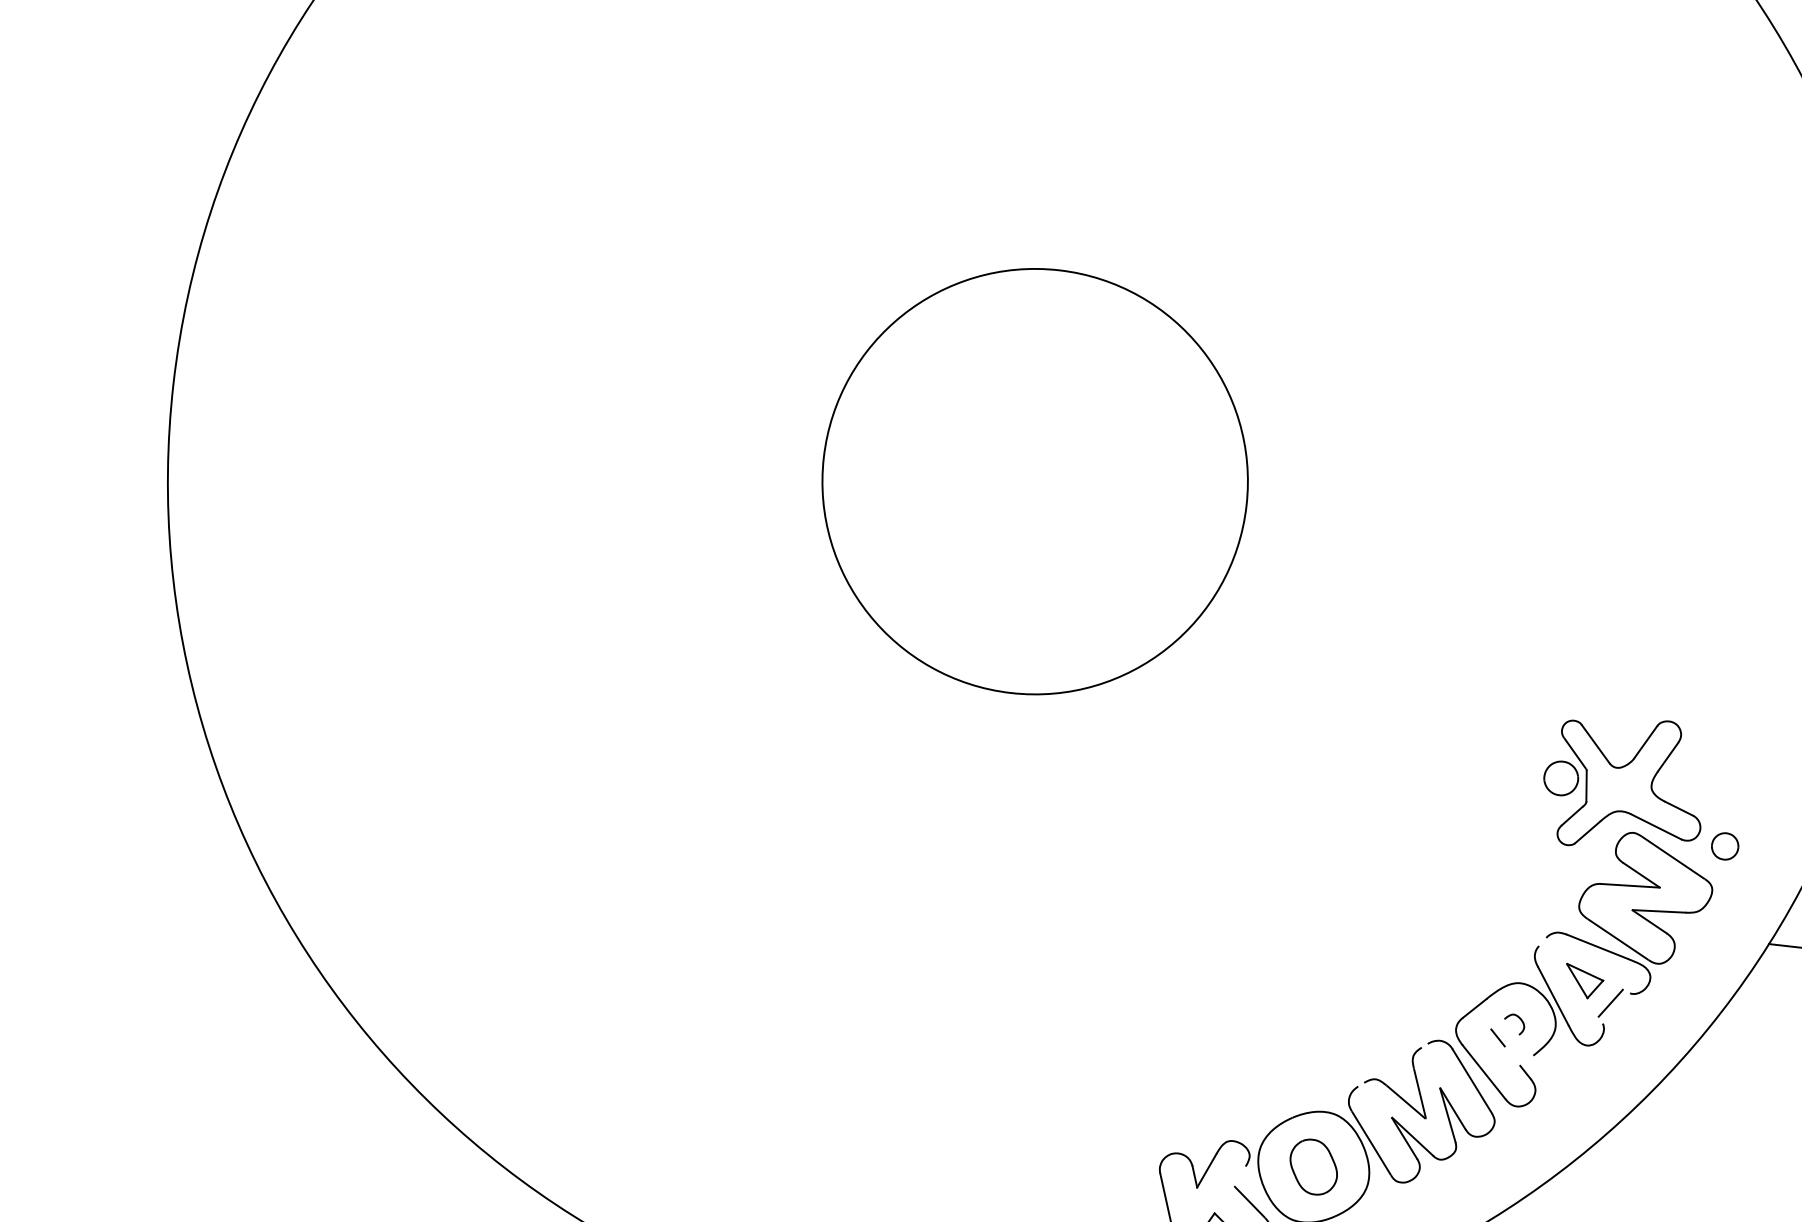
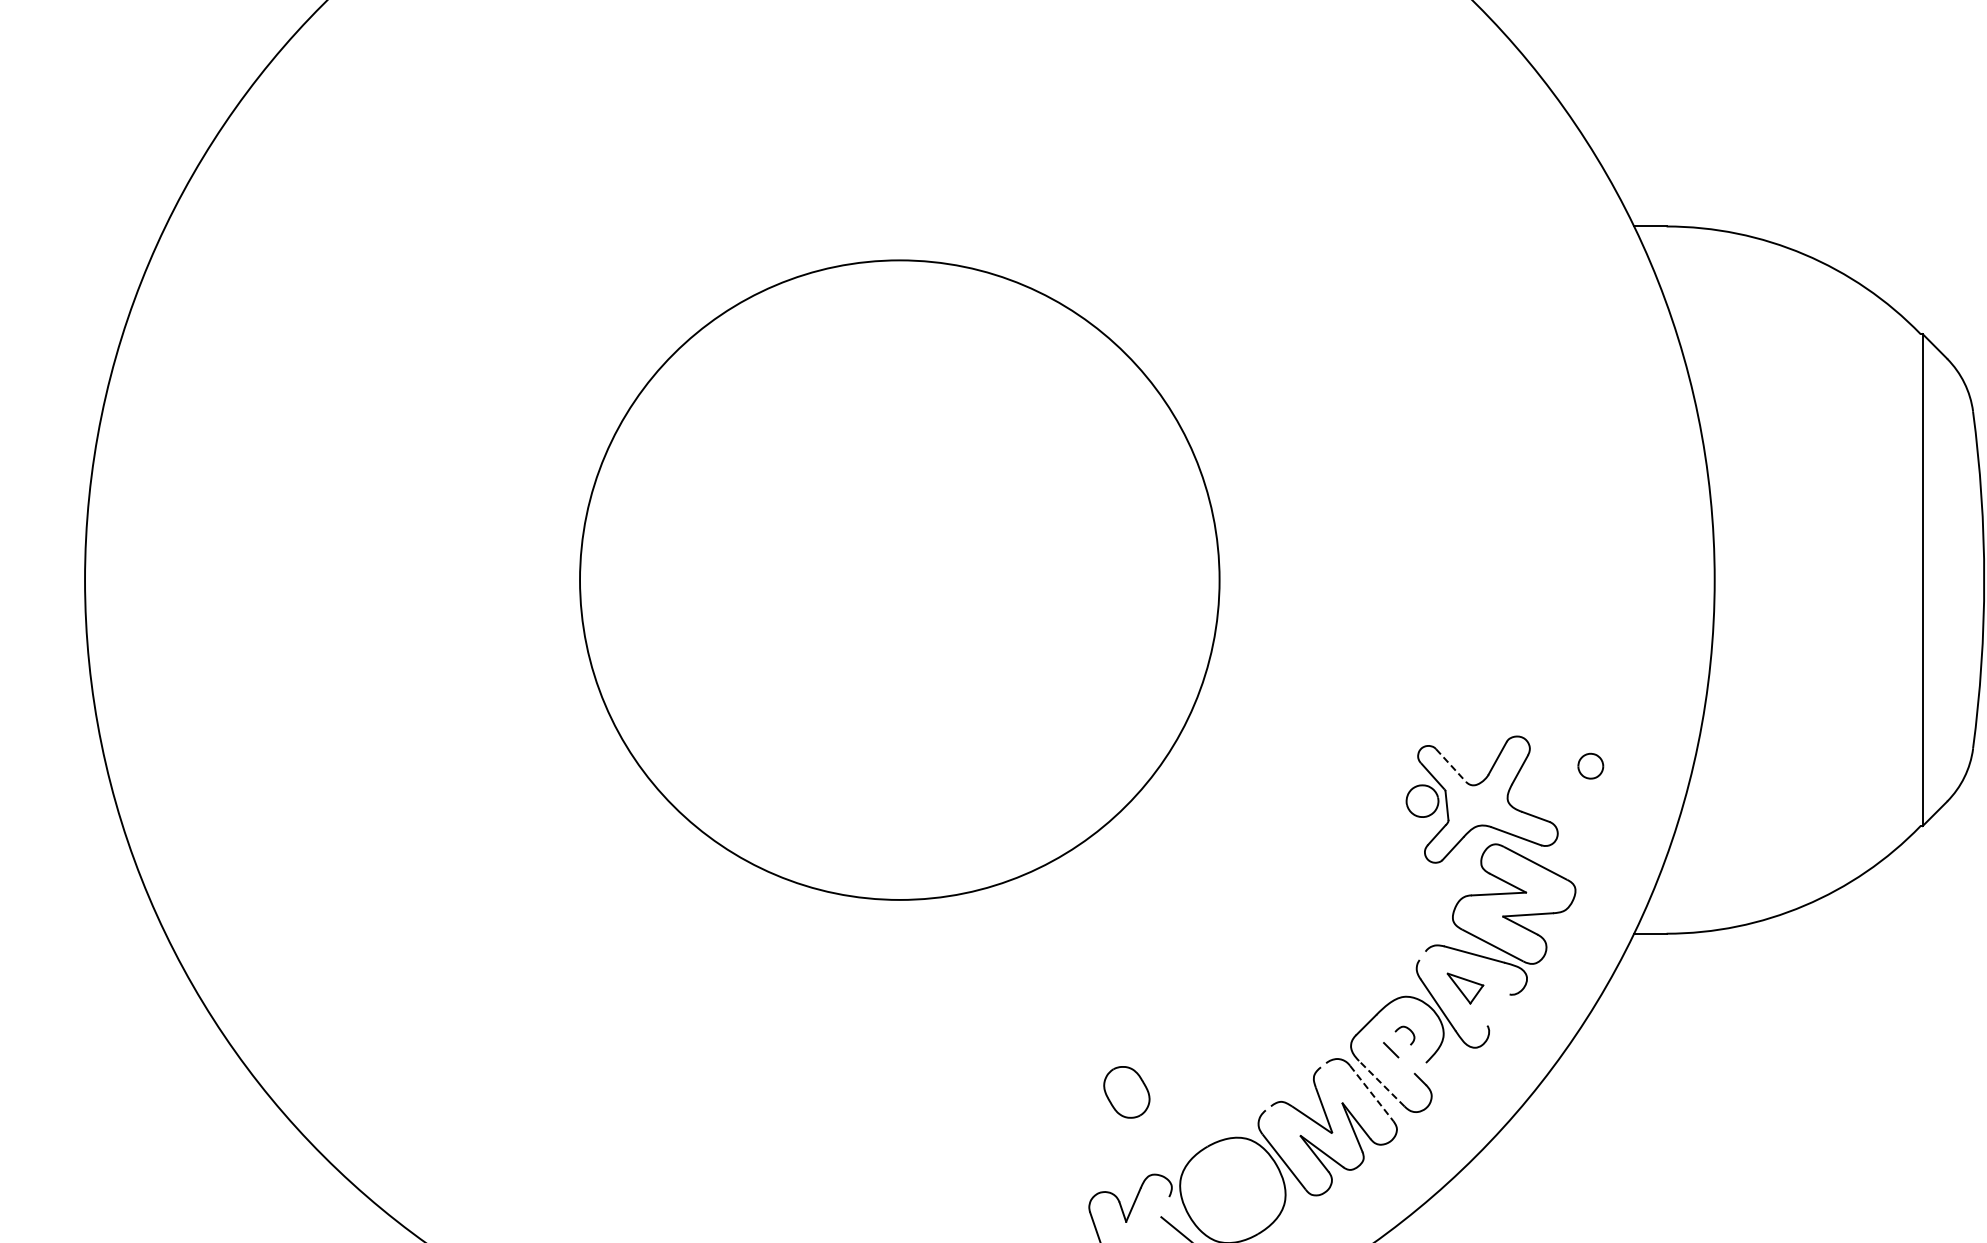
circle: (1034, 480) -> (899, 579), size x1.6
line: (1596, 744) -> (1451, 765), solid -> dashed
part: (1724, 845) -> (1590, 765), moved
line: (1610, 1002) -> (1492, 1005), removed
line: (1483, 1072) -> (1381, 1083), solid -> dashed
line: (1473, 1081) -> (1372, 1093), solid -> dashed
part: (1313, 1167) -> (1126, 1092), moved

